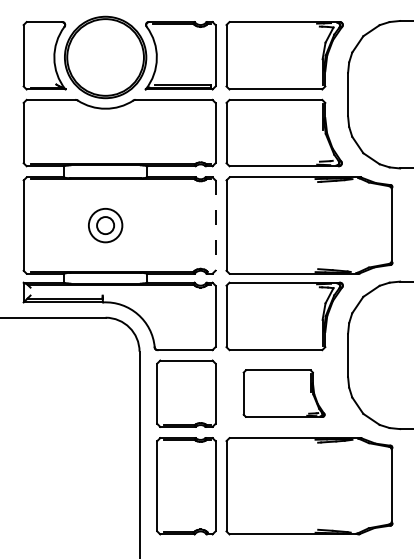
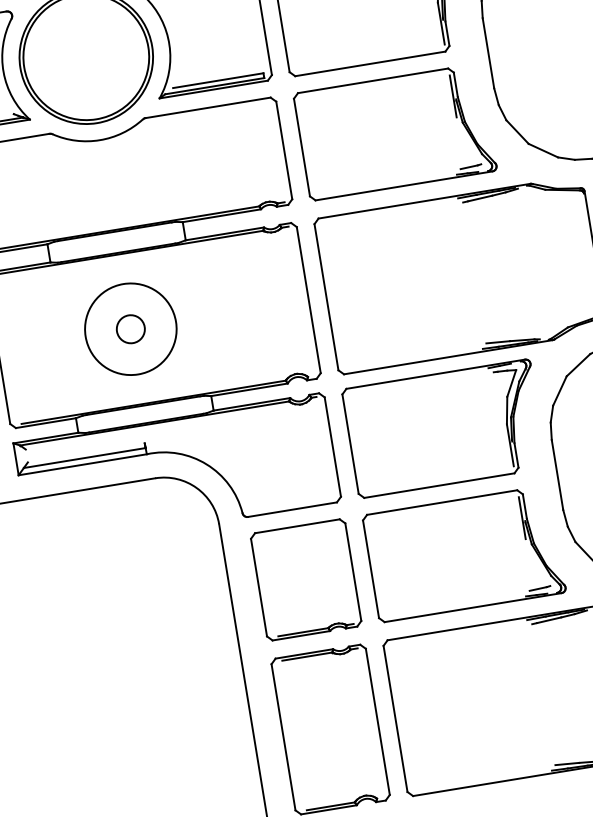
circle: (105, 225) -> (130, 329), size x1.67
line: (215, 226) -> (308, 301), dashed -> solid
part: (283, 393) -> (463, 553), size x1.43

